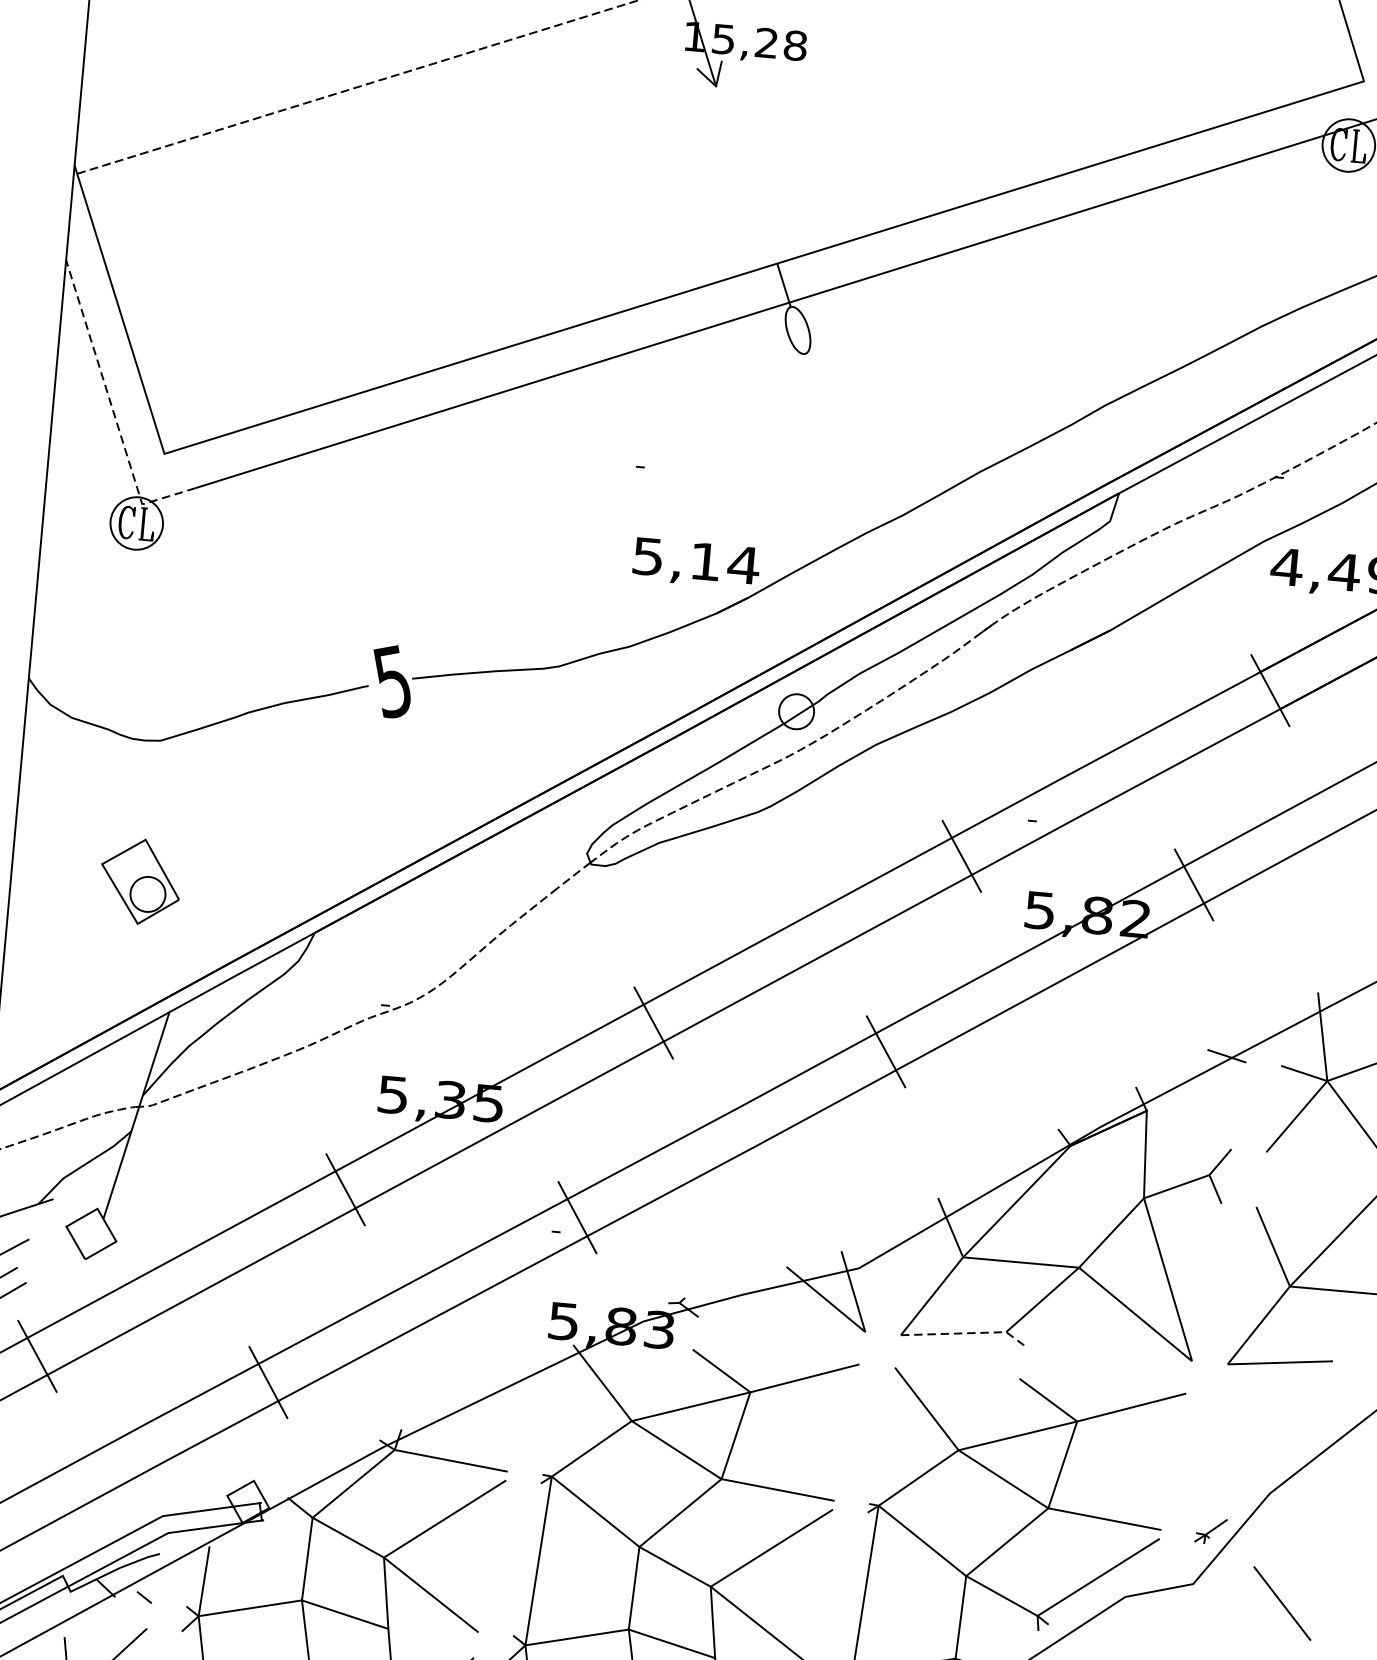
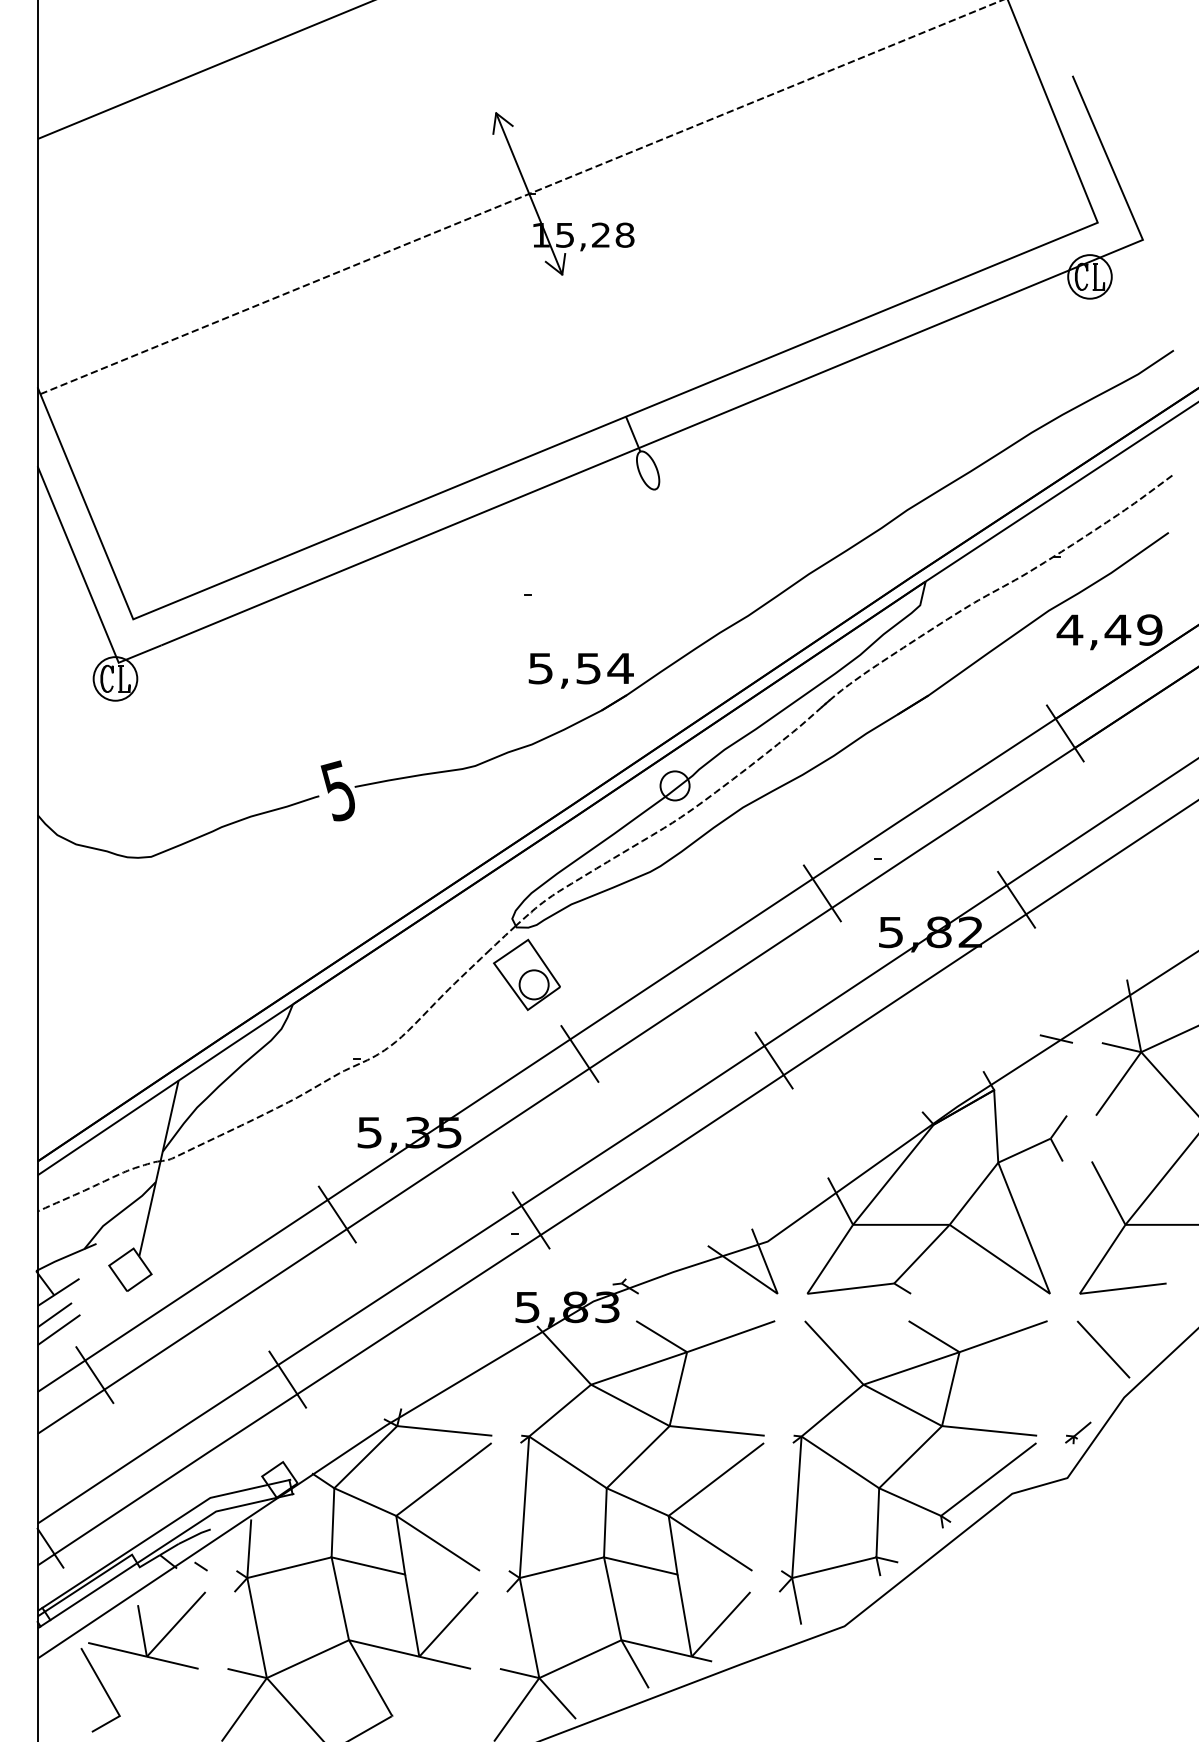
line: (113, 409) -> (87, 586), dashed -> solid
text: (705, 561) -> (588, 668), 5,14 -> 5,54
part: (139, 881) -> (526, 974), moved
line: (966, 1333) -> (861, 1287), dashed -> solid
line: (1282, 1603) -> (1103, 1349), moved

